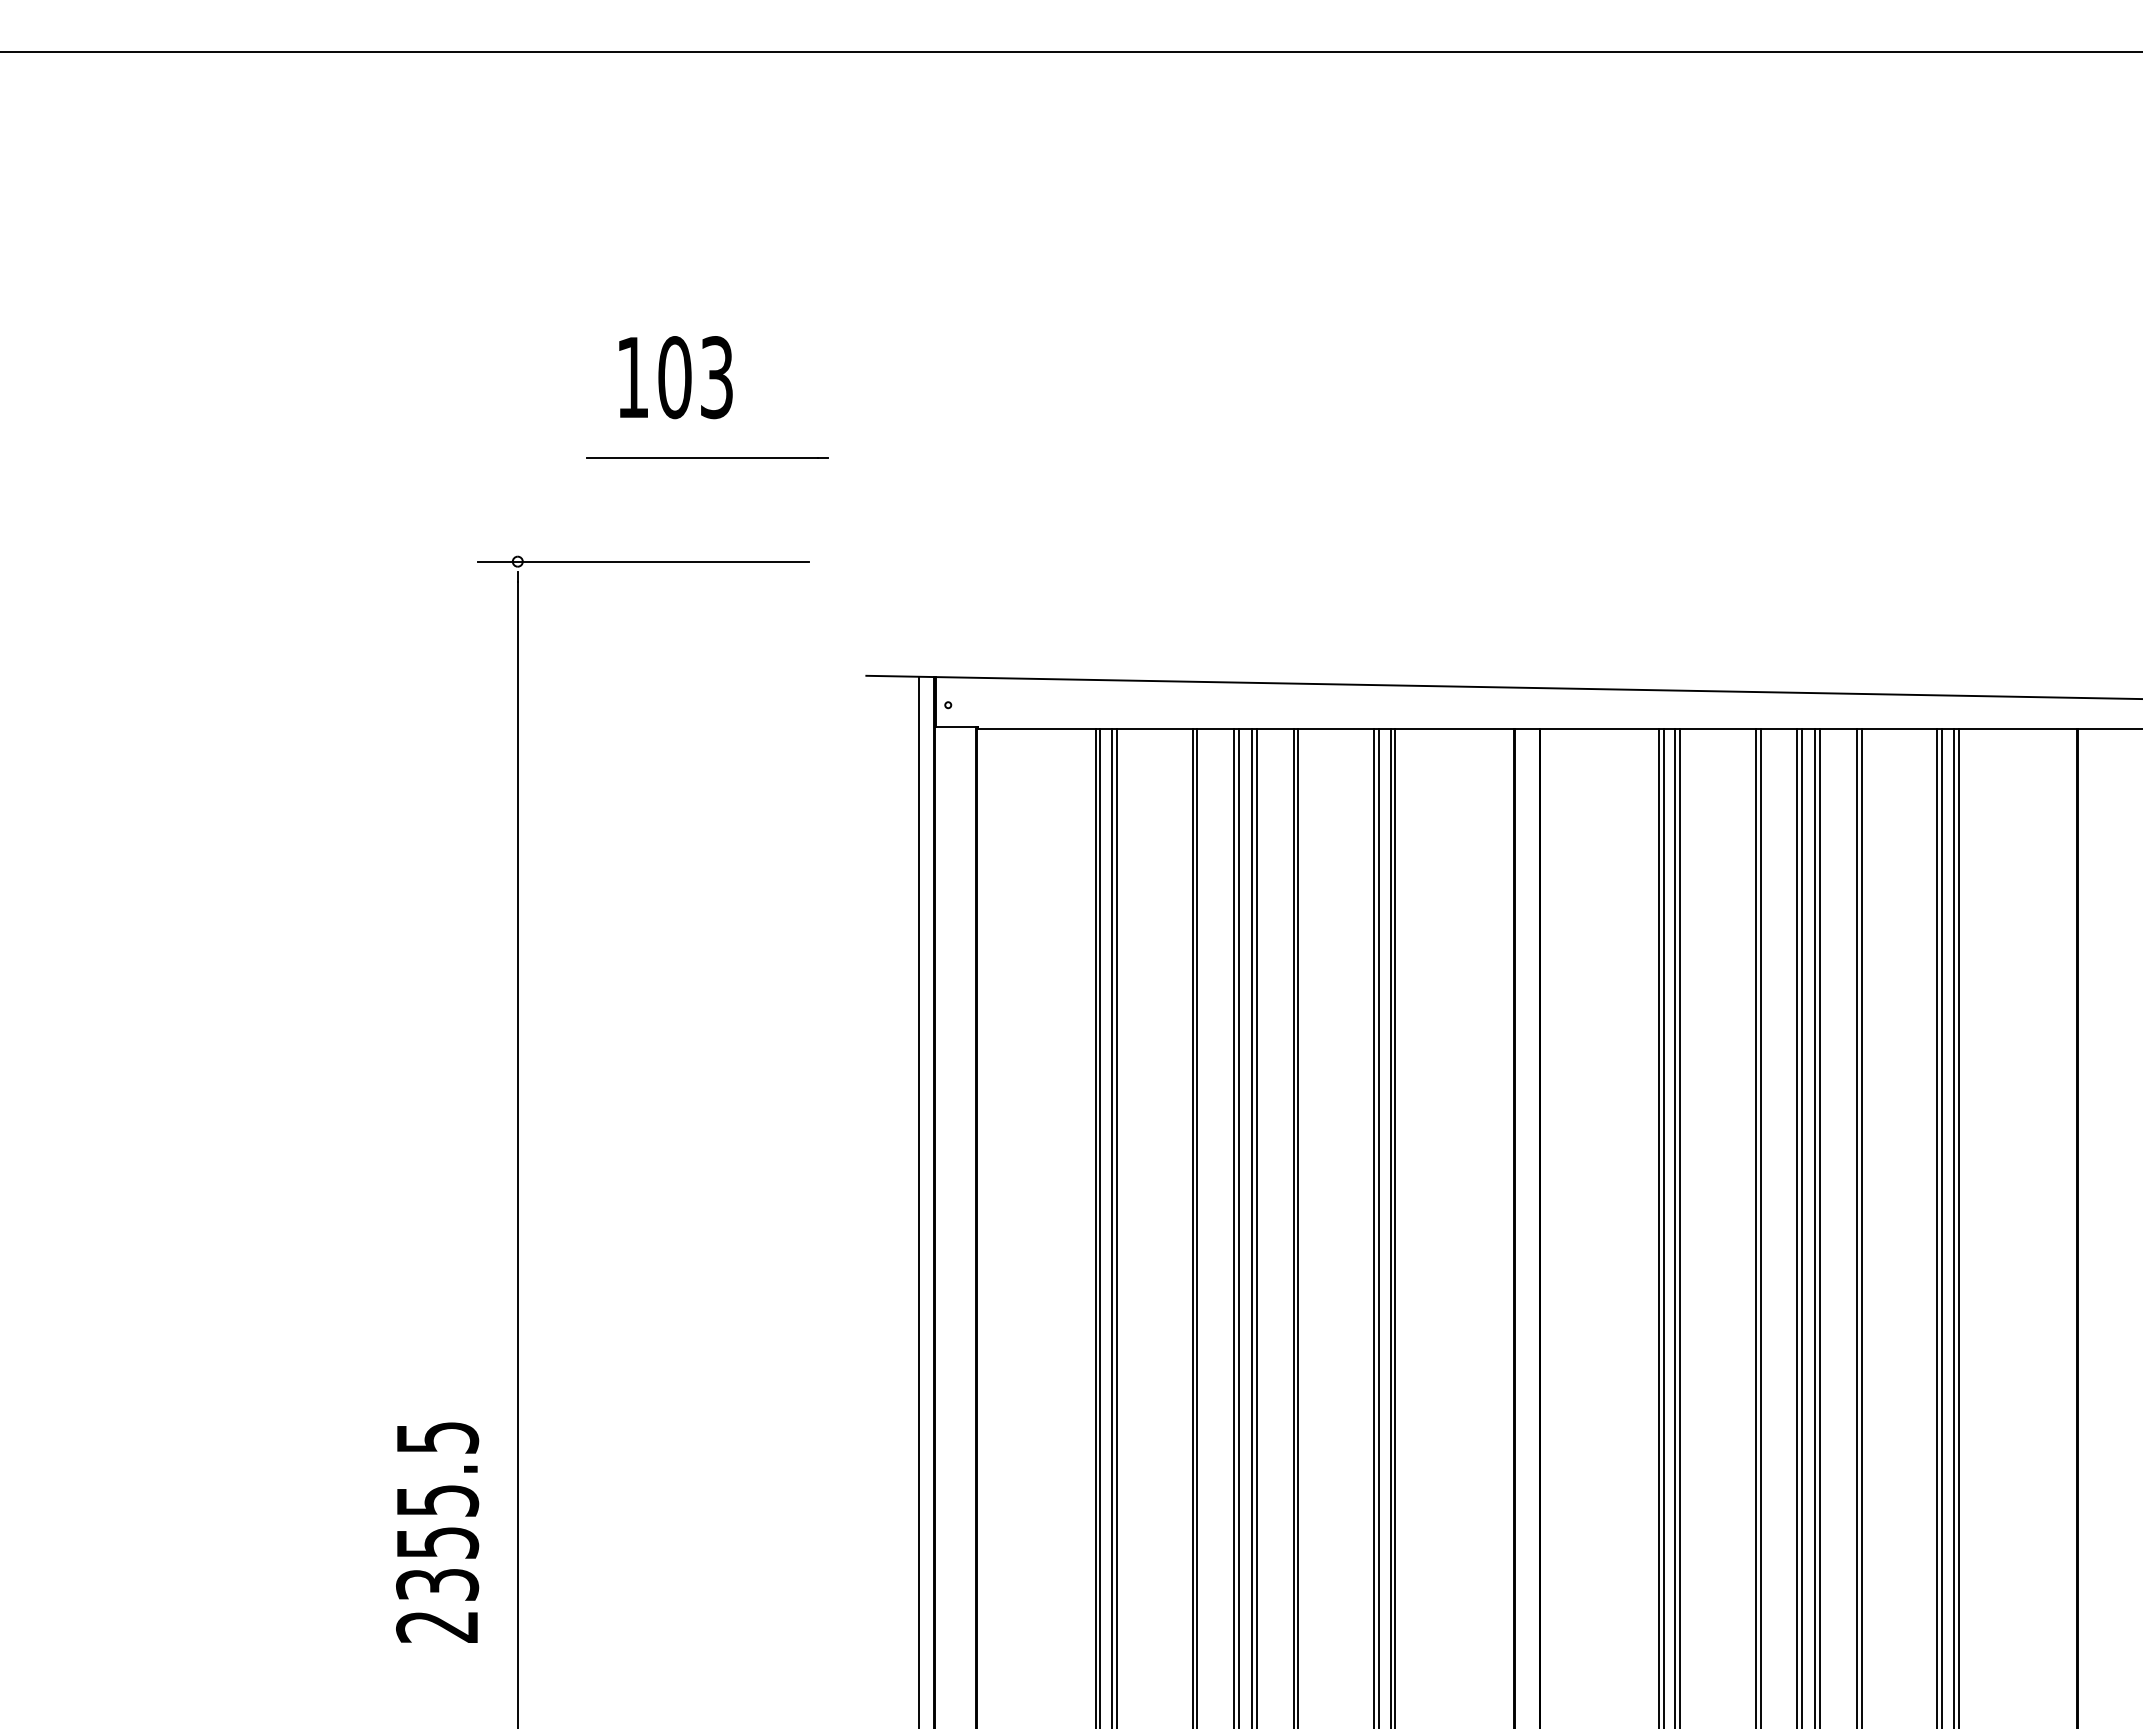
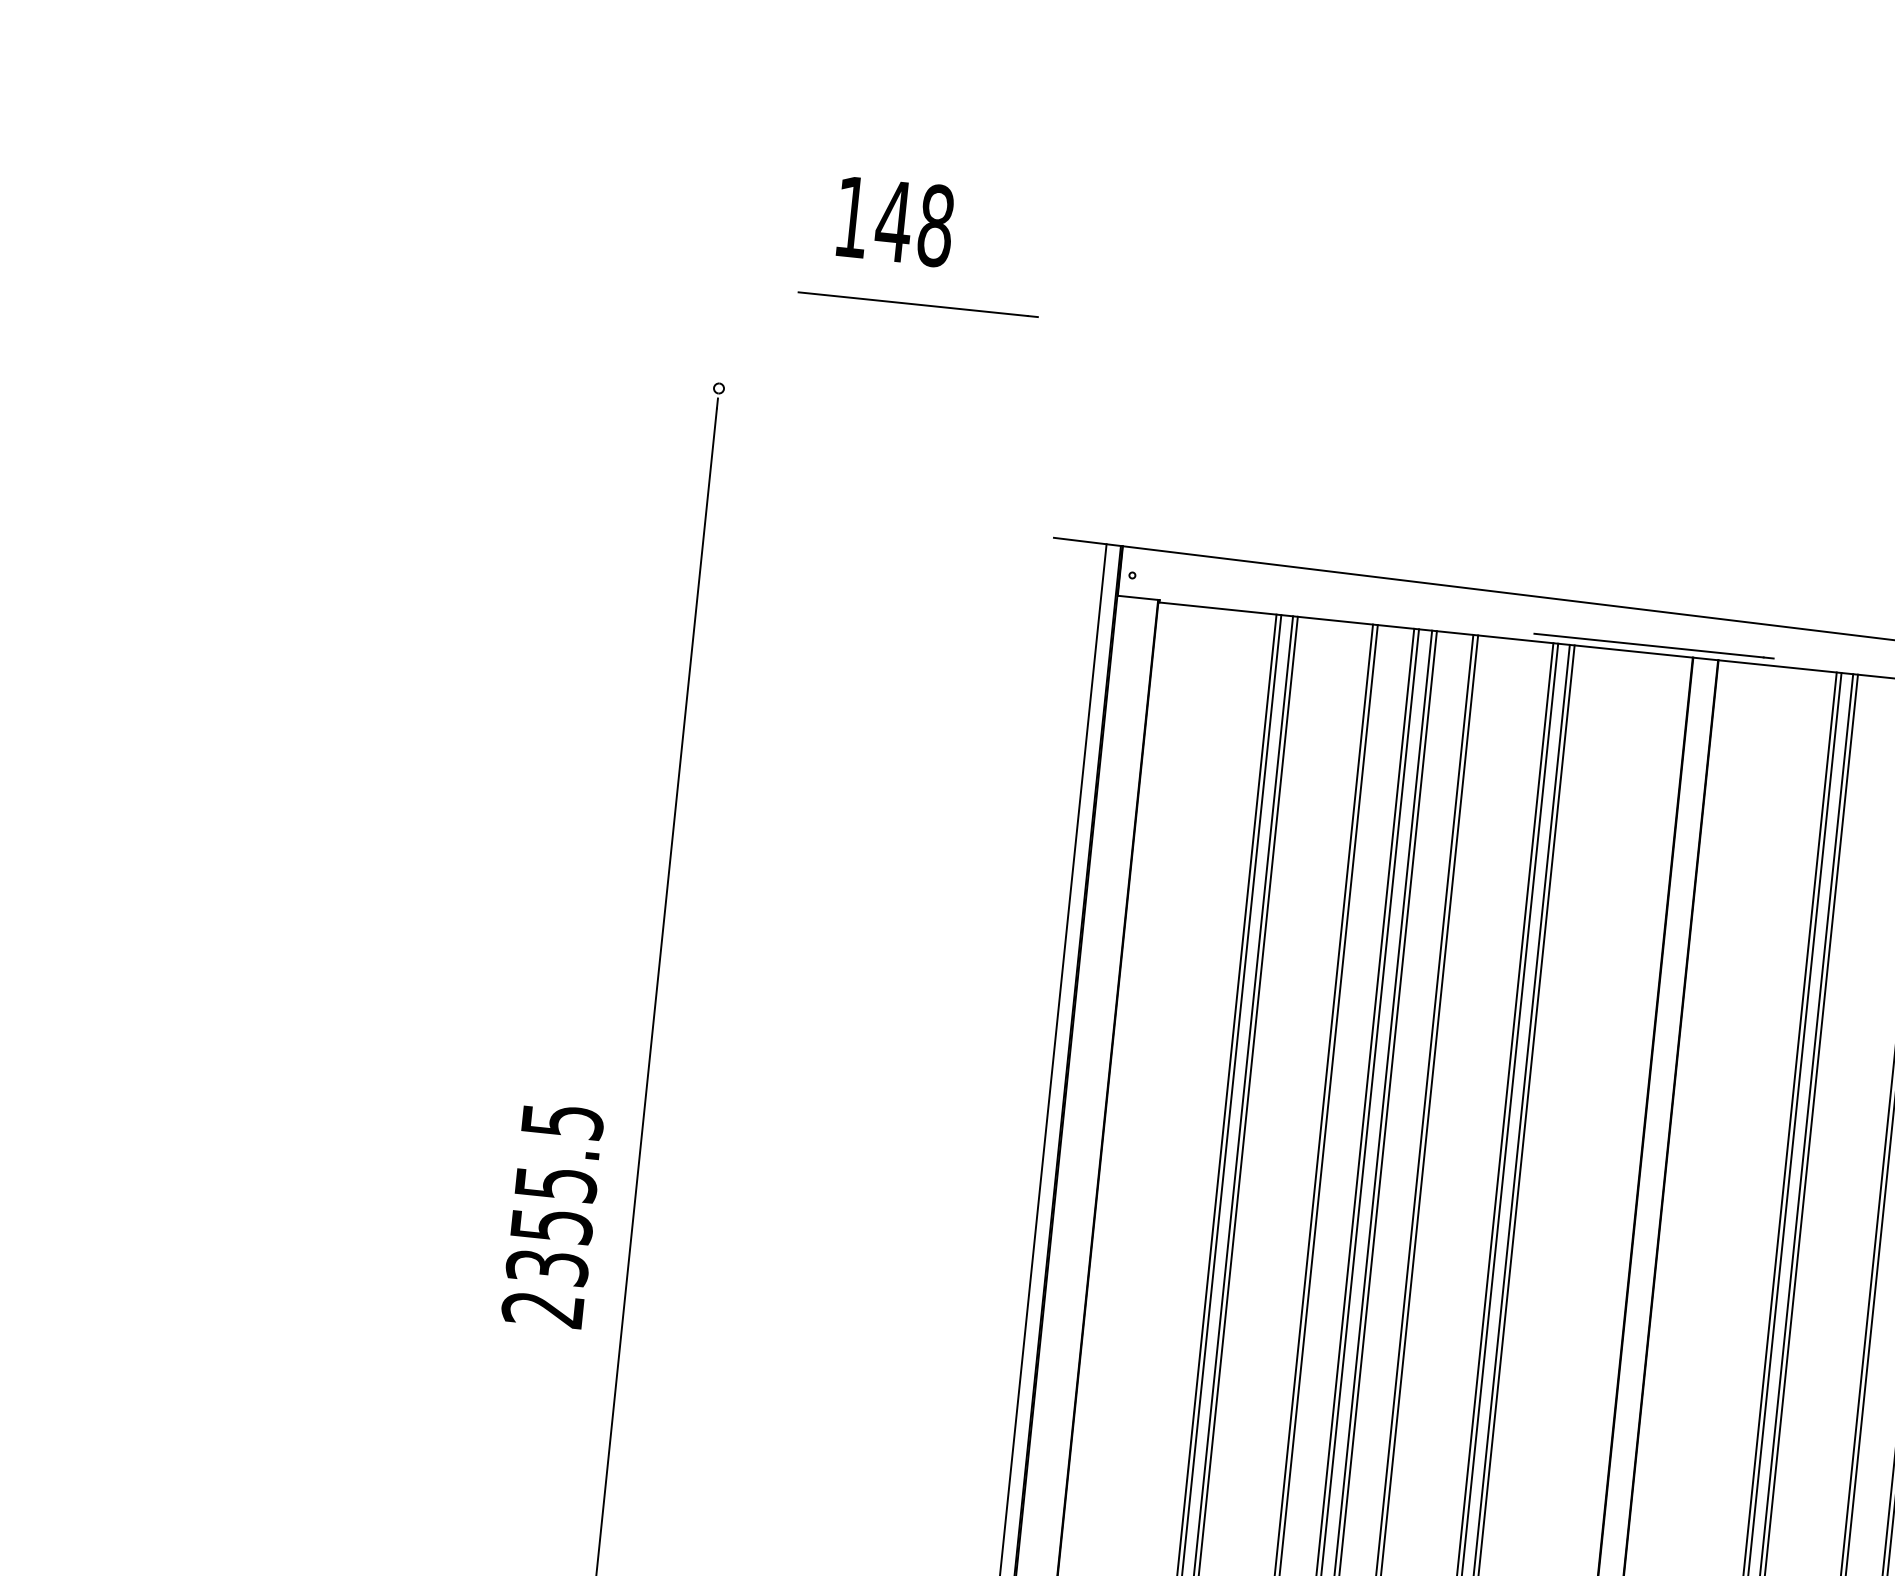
text: (695, 377) -> (914, 223), 103 -> 148
line: (643, 561) -> (844, 401), removed
line: (1474, 721) -> (1654, 645), added
text: (437, 1532) -> (552, 1215), moved

